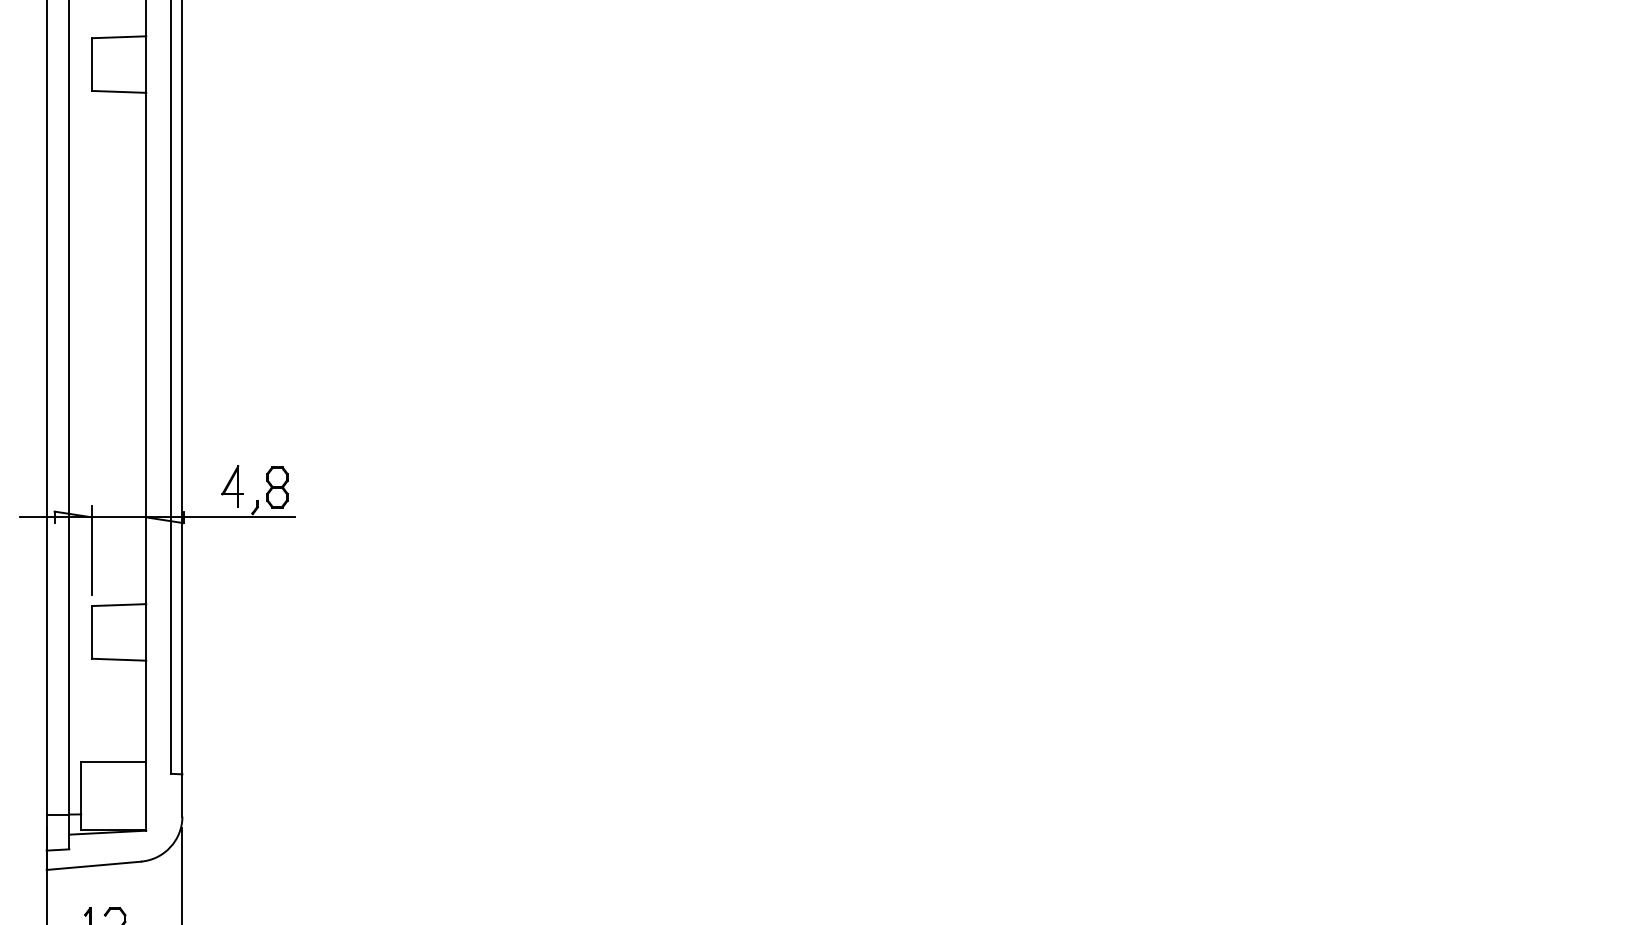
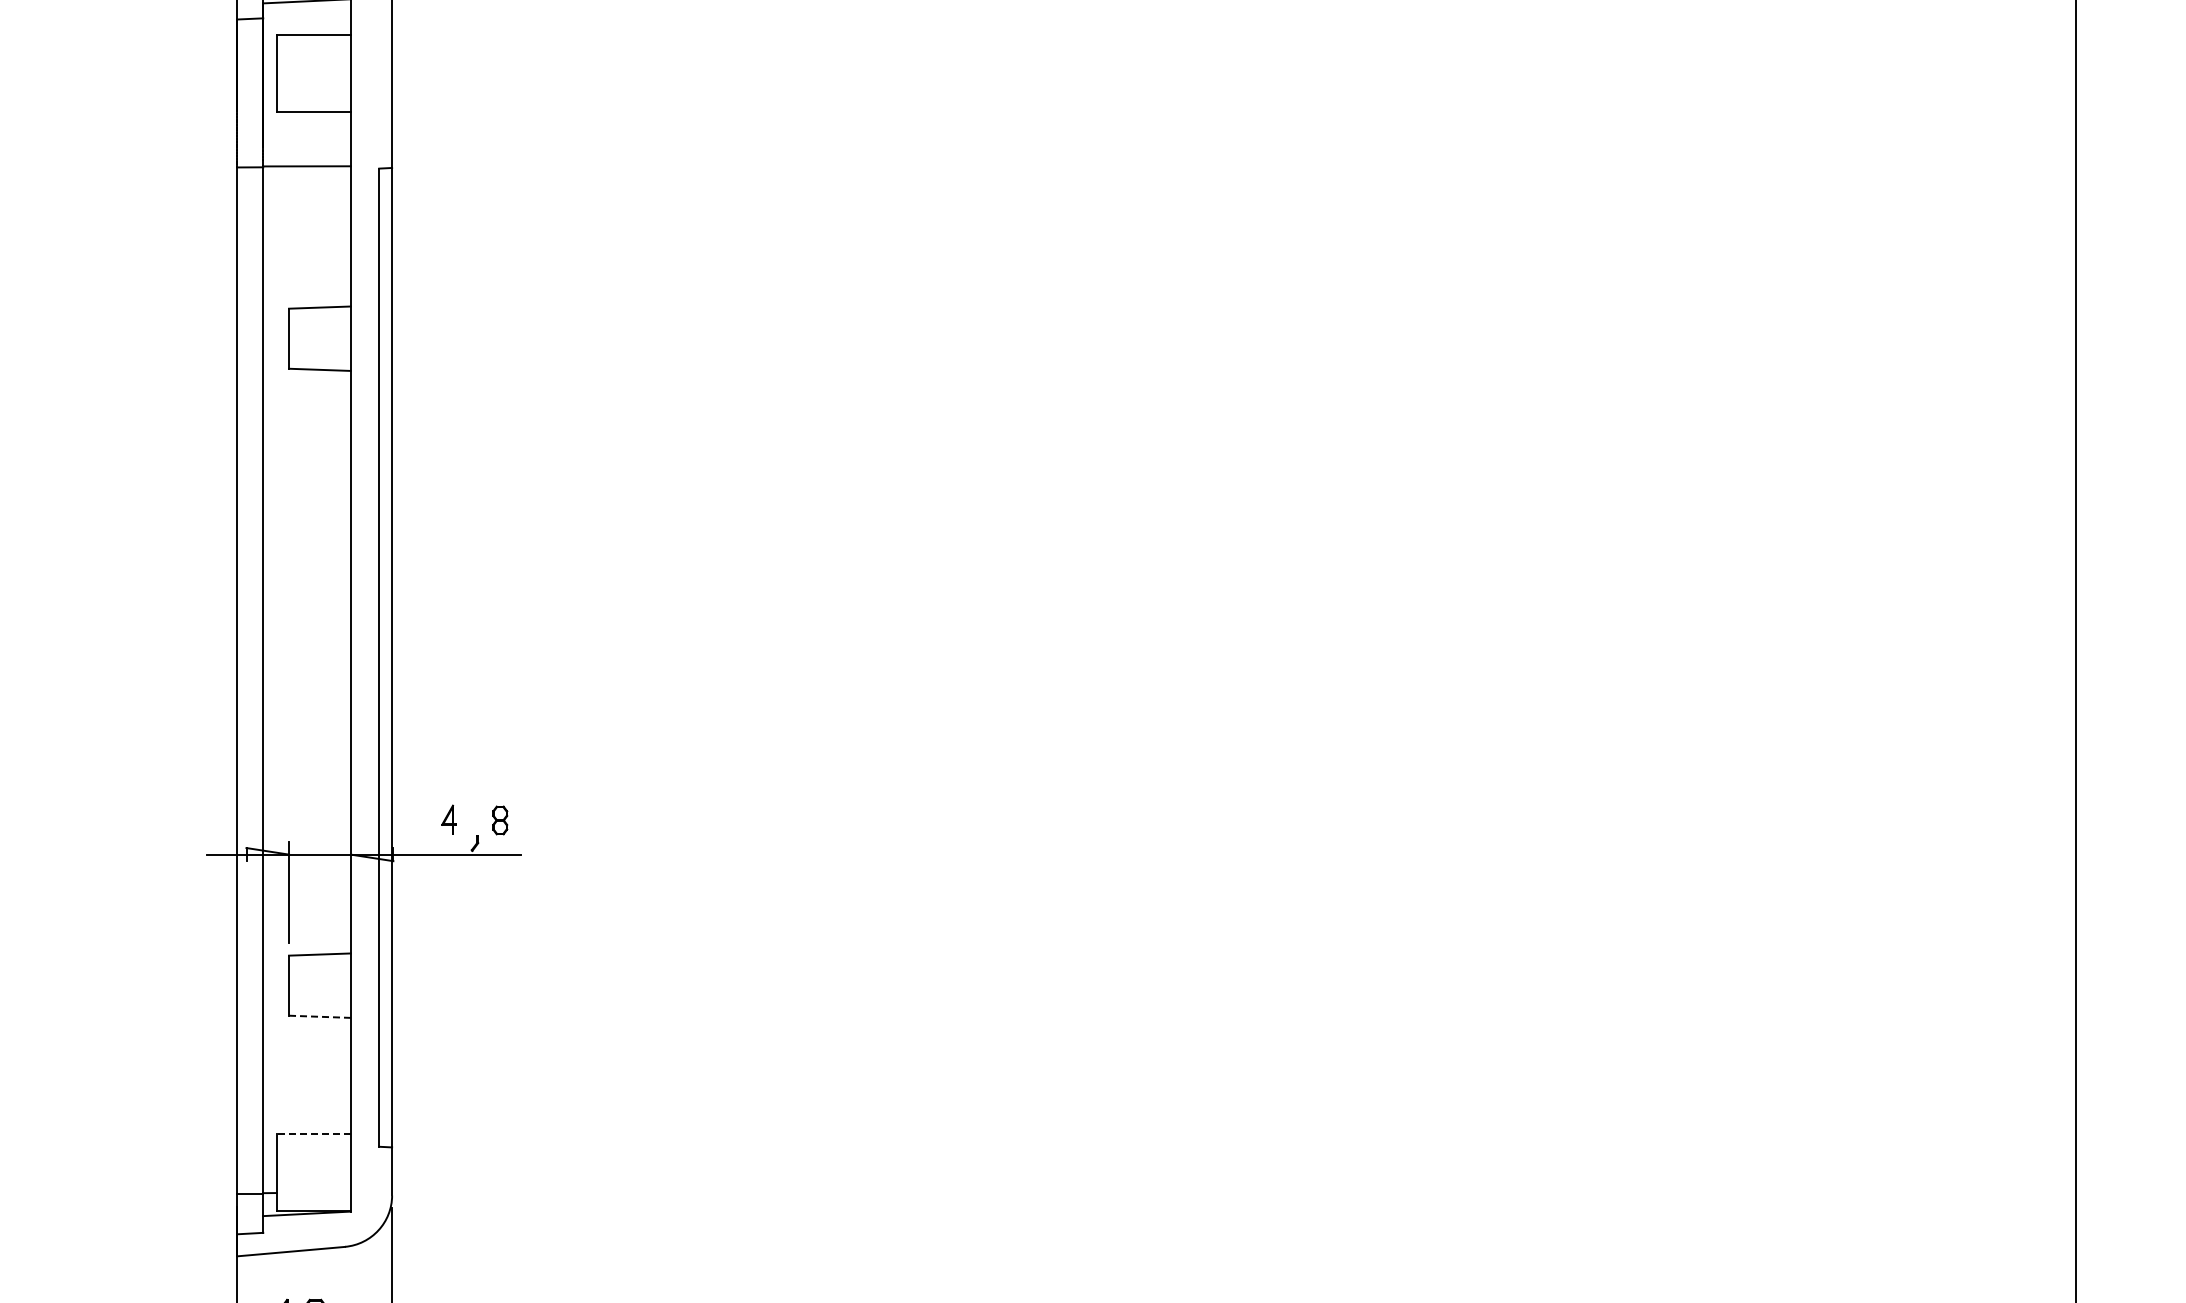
part: (231, 486) -> (448, 819), size x0.6
part: (276, 487) -> (499, 820), size x0.6
line: (118, 659) -> (319, 1016), solid -> dashed
line: (113, 762) -> (313, 1133), solid -> dashed

